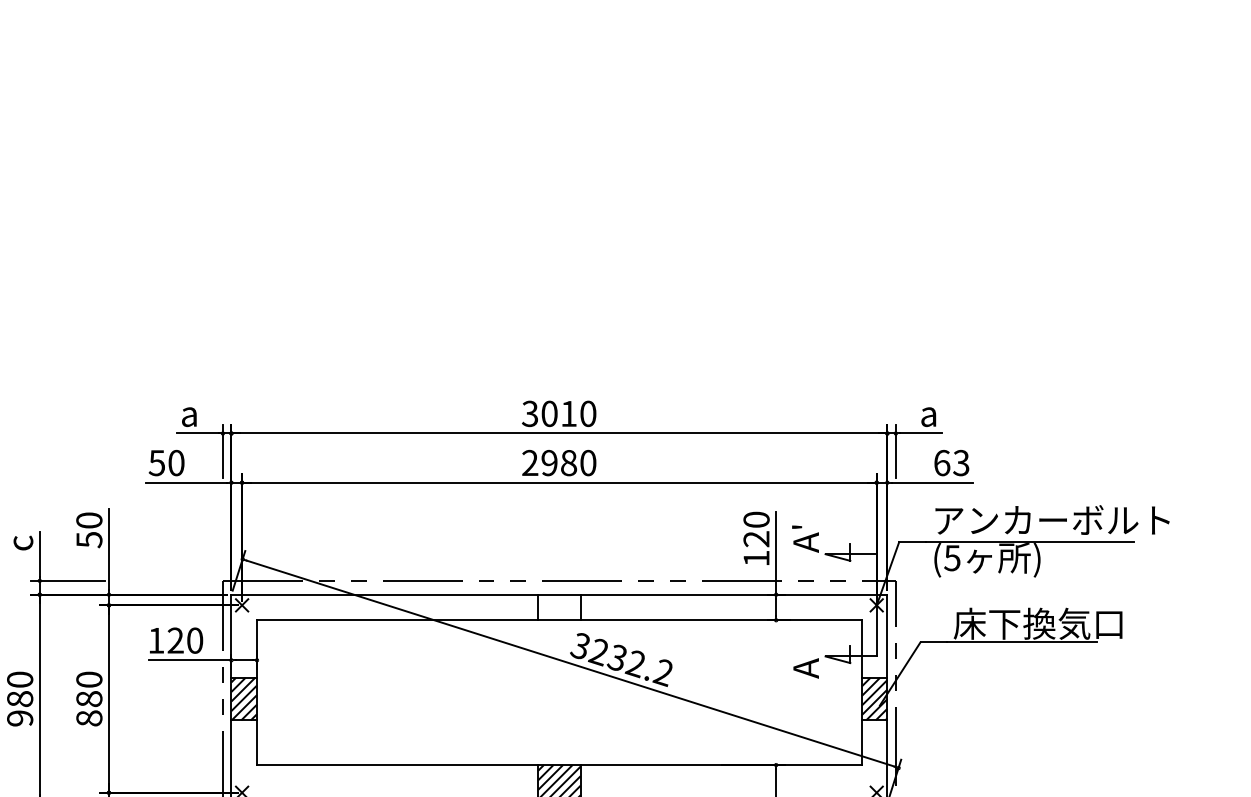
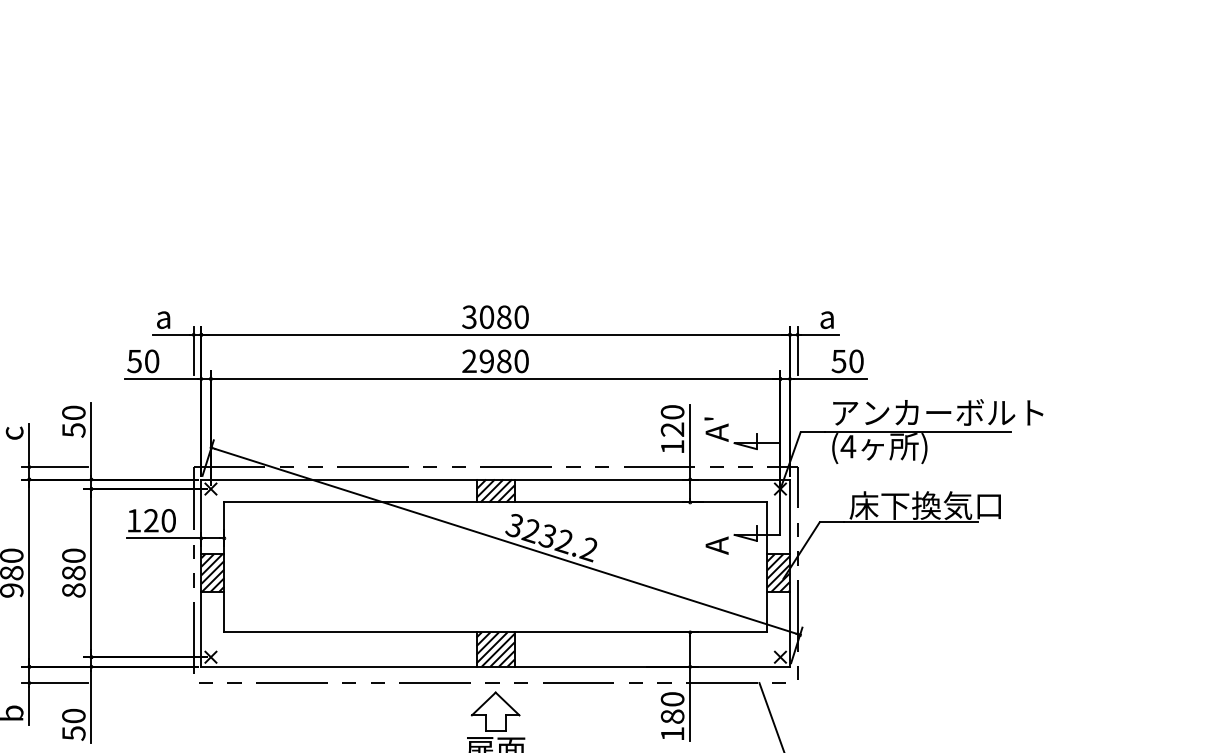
text: (569, 414) -> (504, 317), 3010 -> 3080
text: (951, 463) -> (847, 361), 63 -> 50
text: (952, 557) -> (848, 446), (5 -> (4
hatch: (559, 606) -> (495, 490), added

